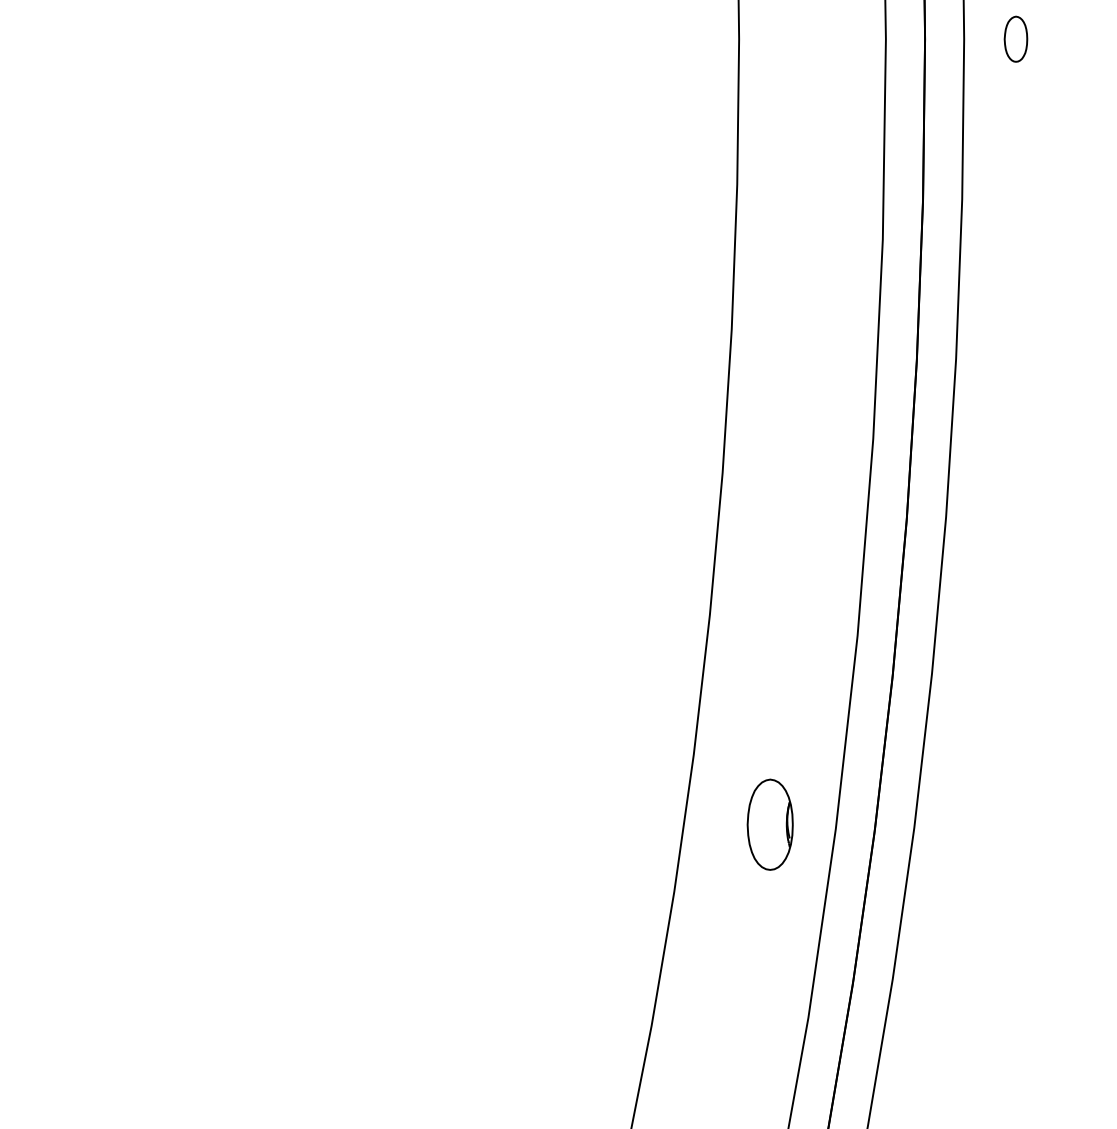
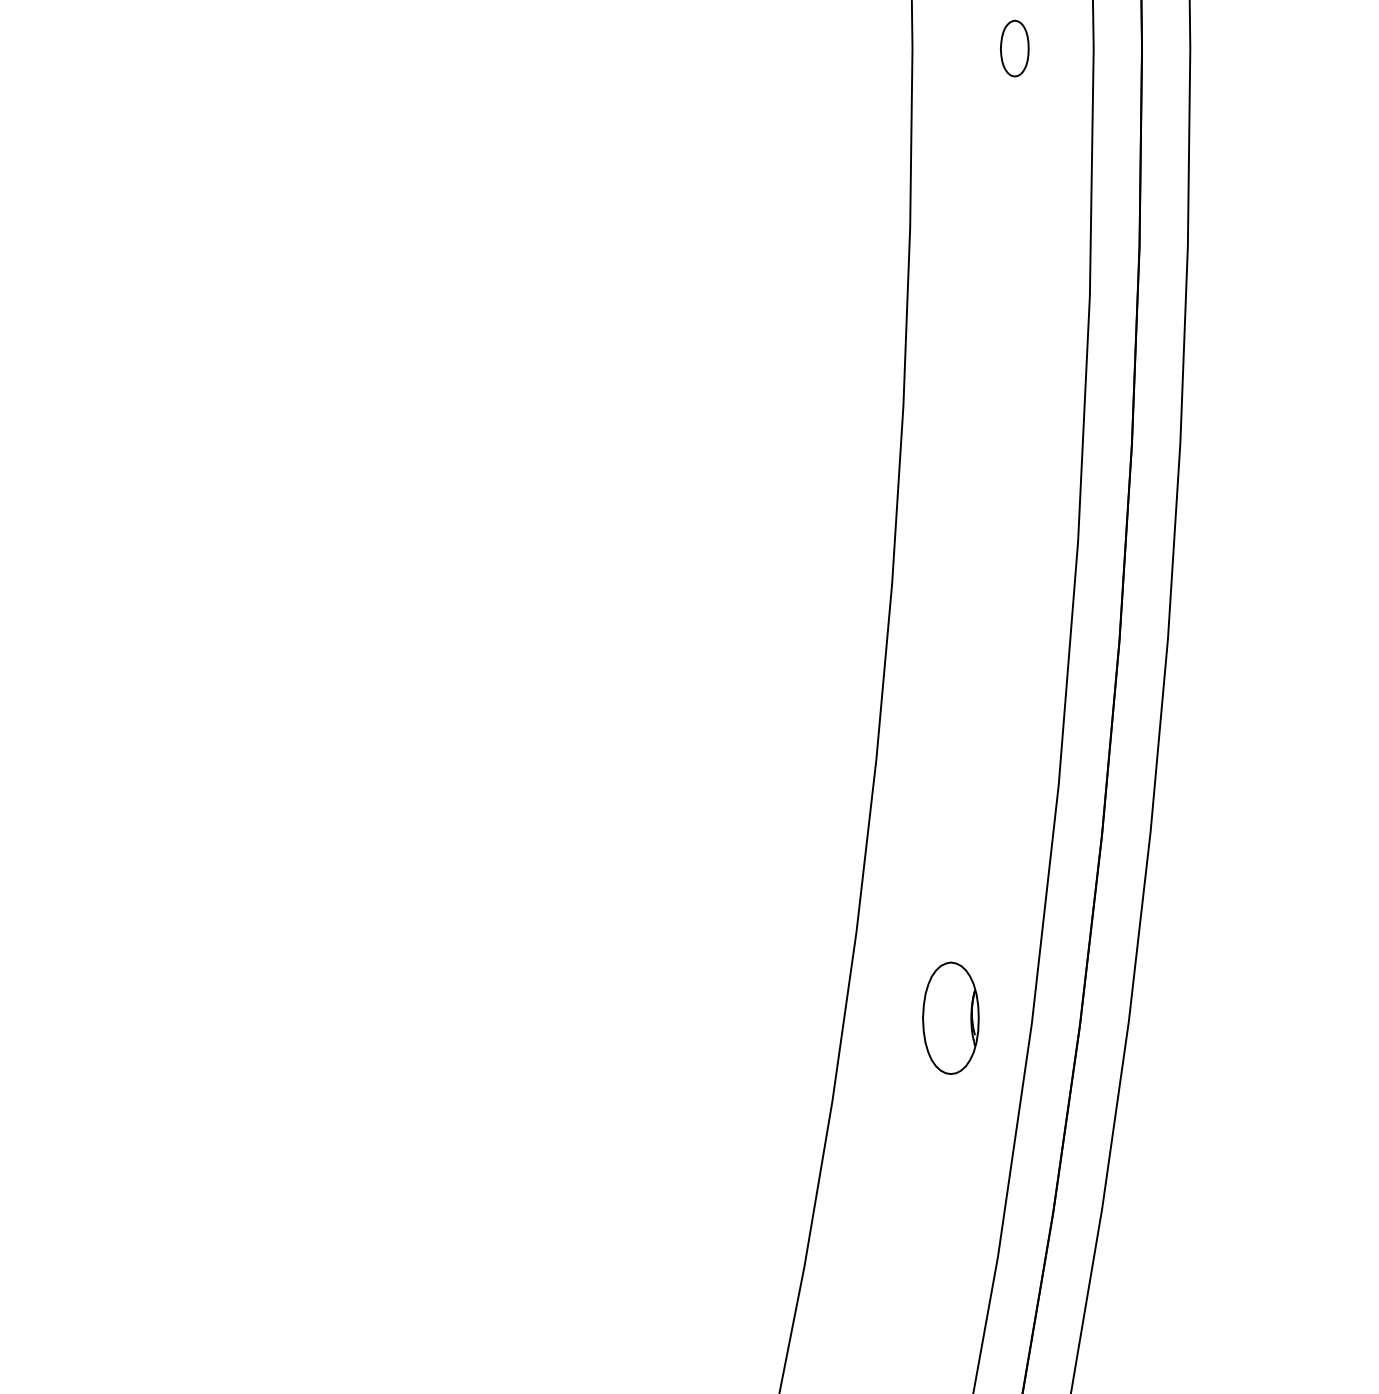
part: (1015, 38) -> (1014, 47), moved

